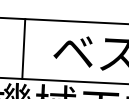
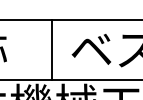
line: (23, 48) -> (51, 49), moved

